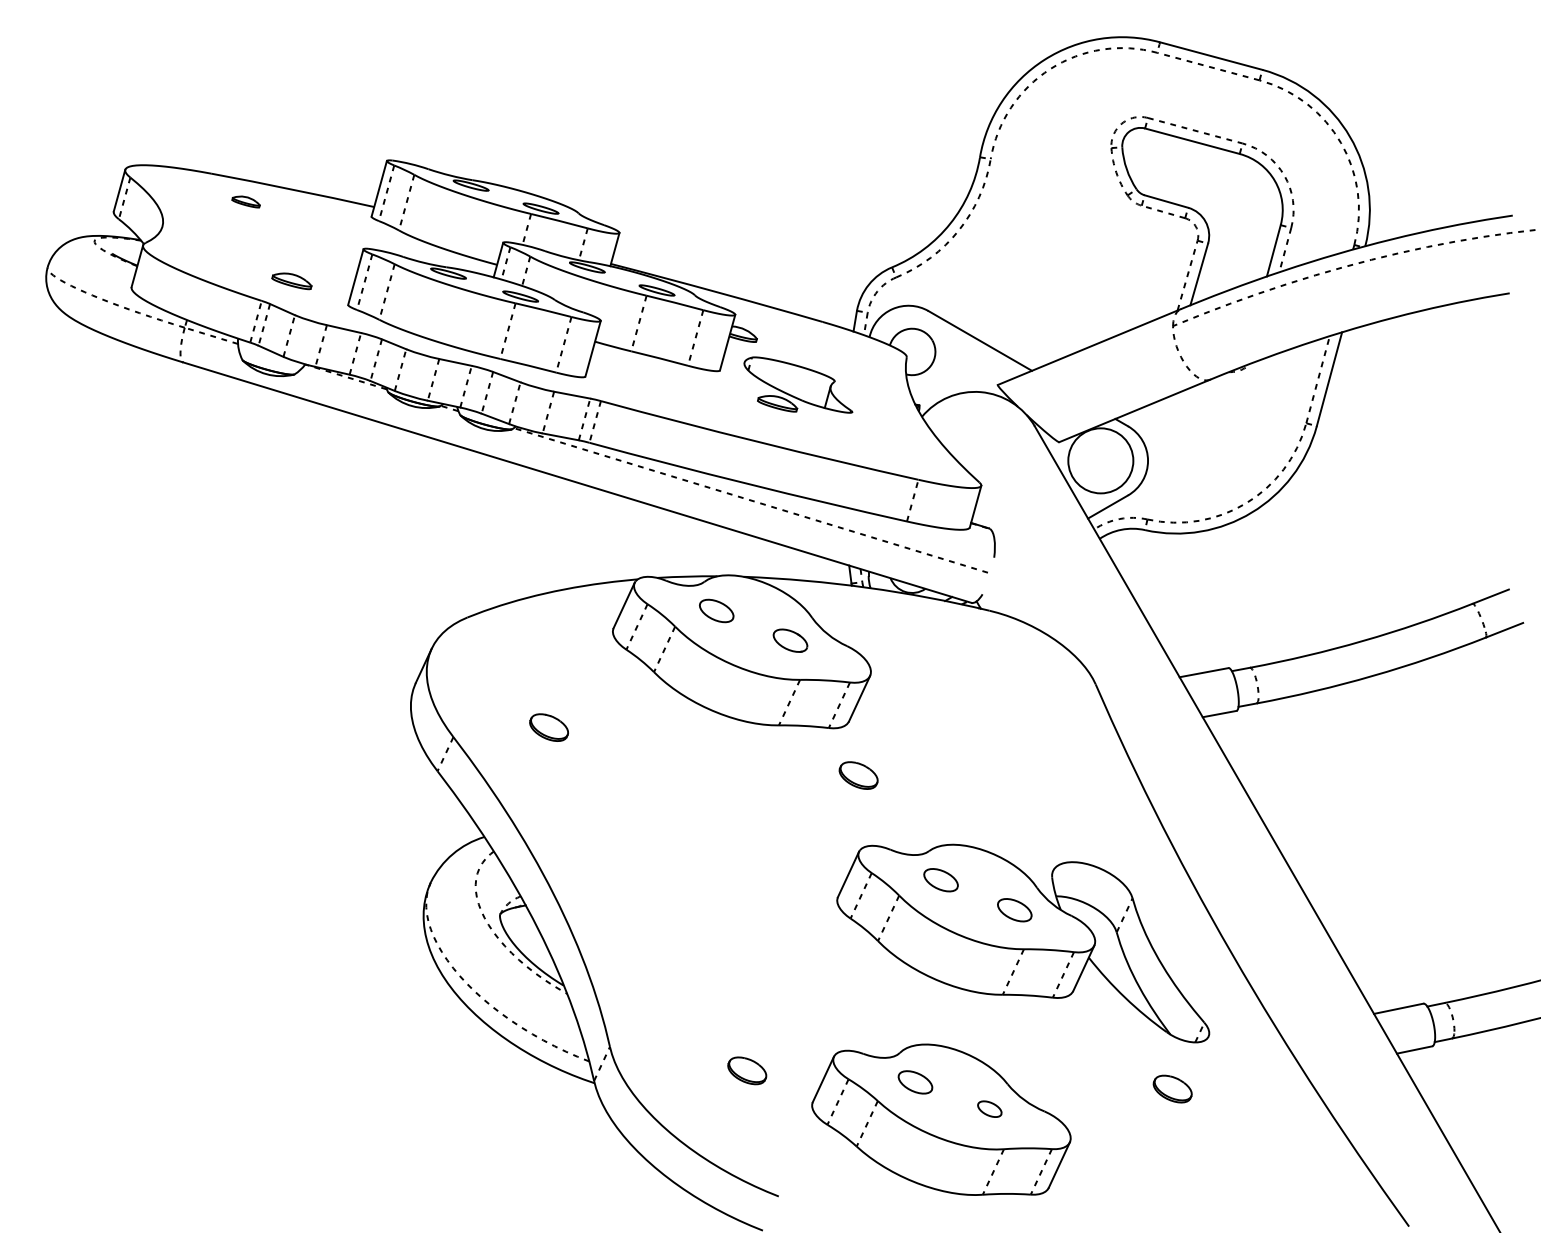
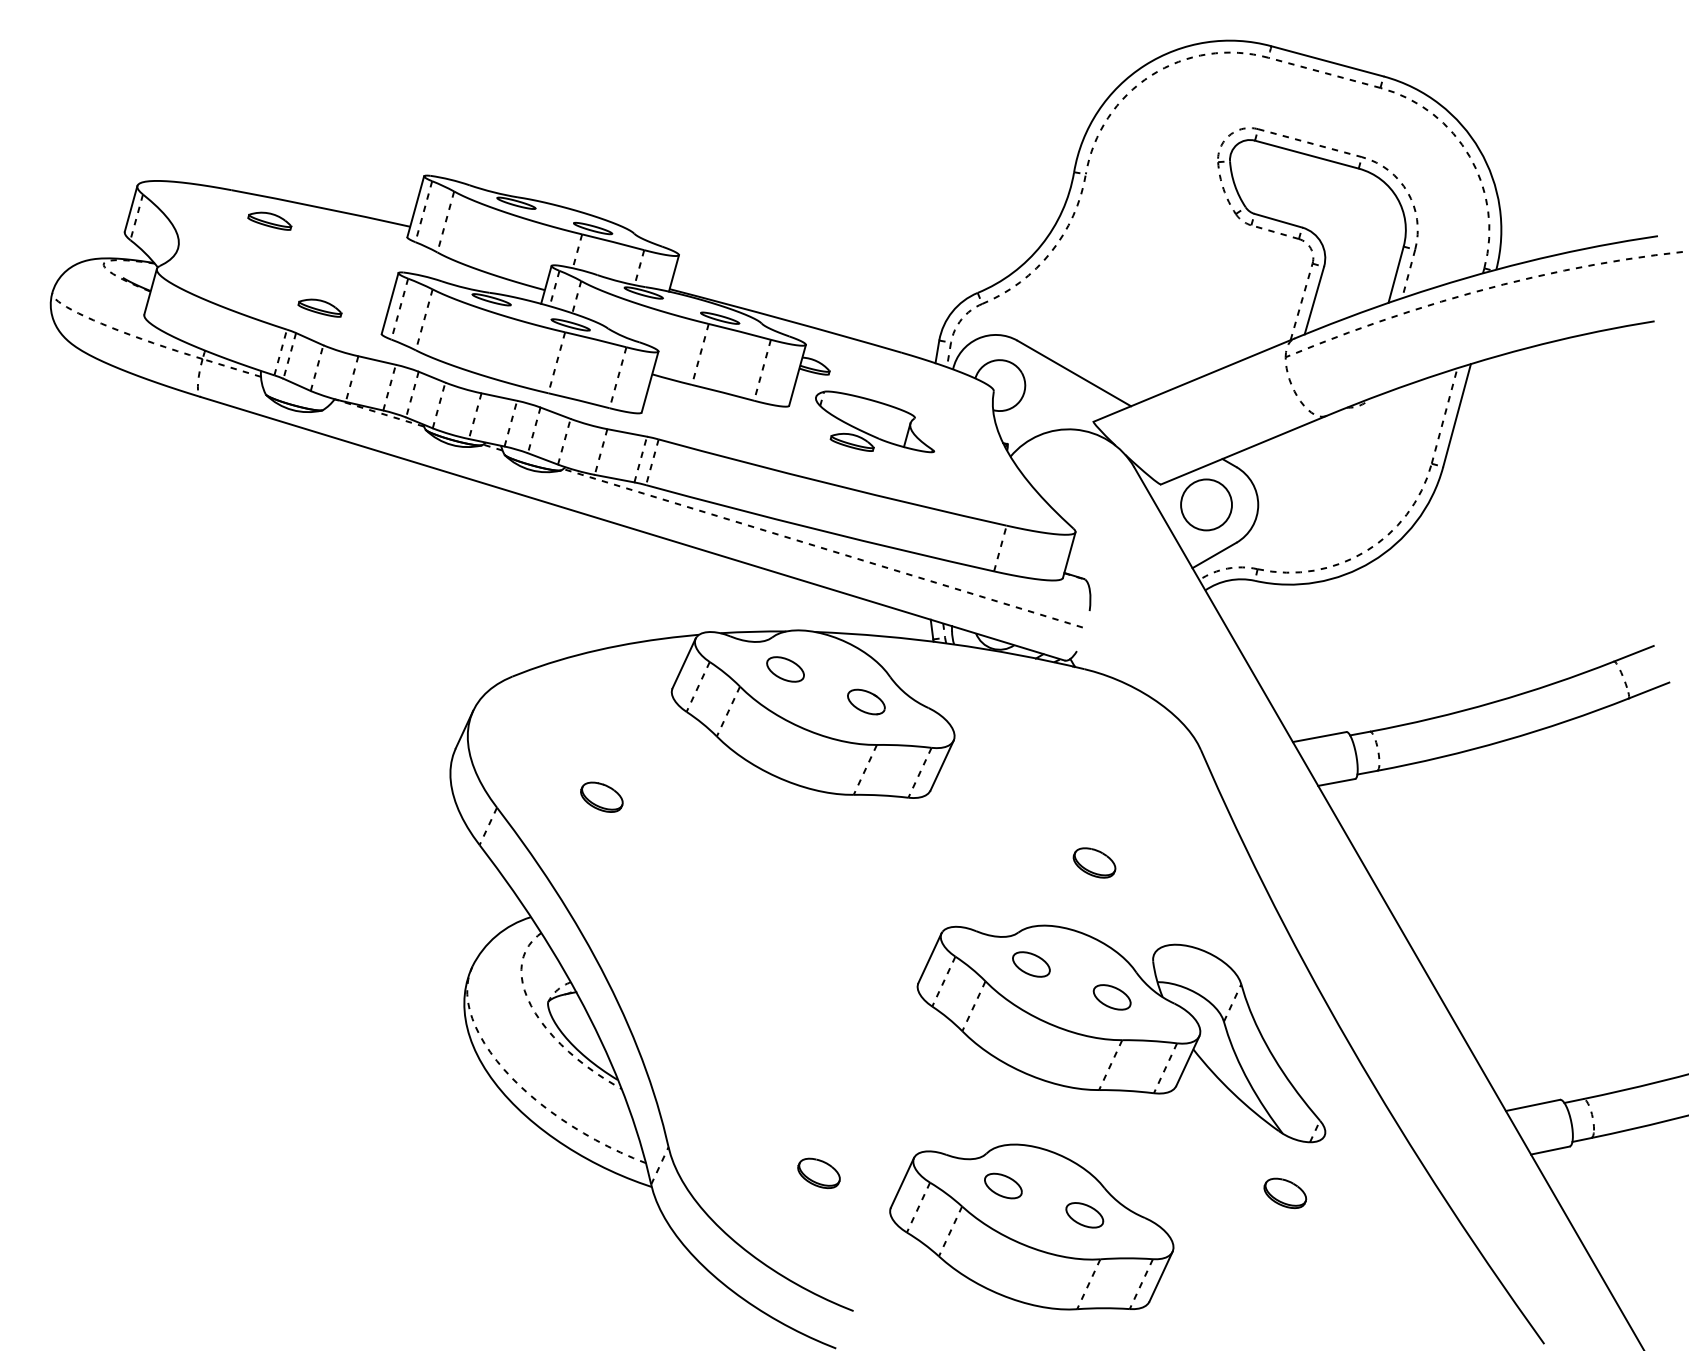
part: (245, 201) -> (269, 220), size x1.43
circle: (1100, 460) -> (1206, 504), size x0.71
part: (858, 775) -> (1094, 862), moved
part: (989, 1109) -> (1084, 1215), size x1.43

